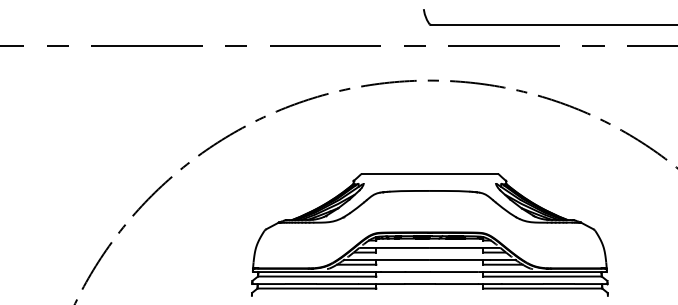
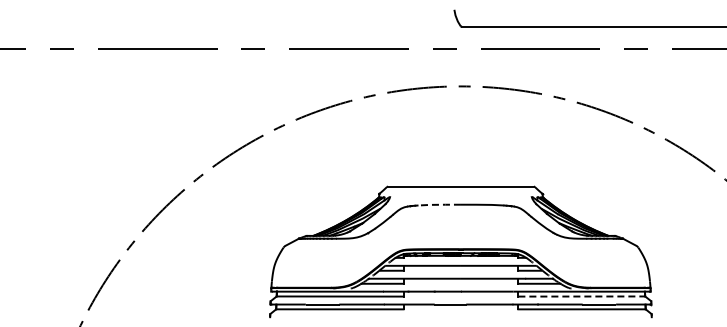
line: (408, 190) -> (438, 204), solid -> dashed
line: (543, 276) -> (582, 296), solid -> dashed

